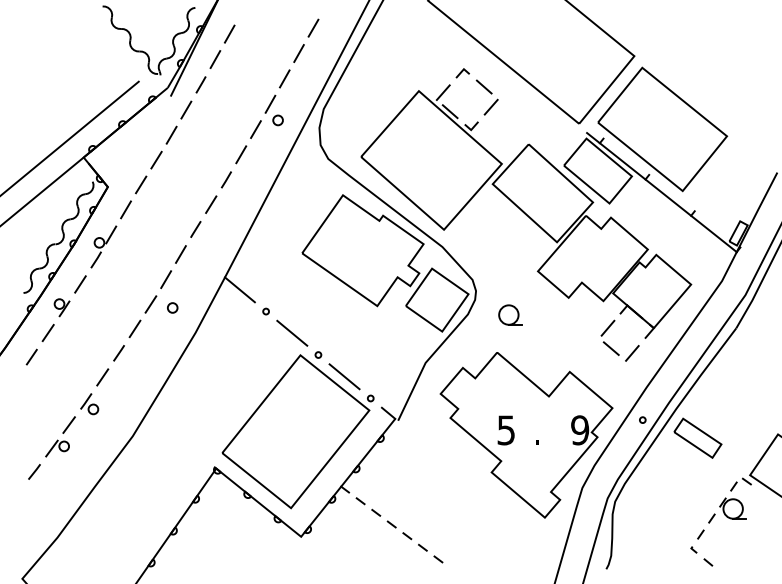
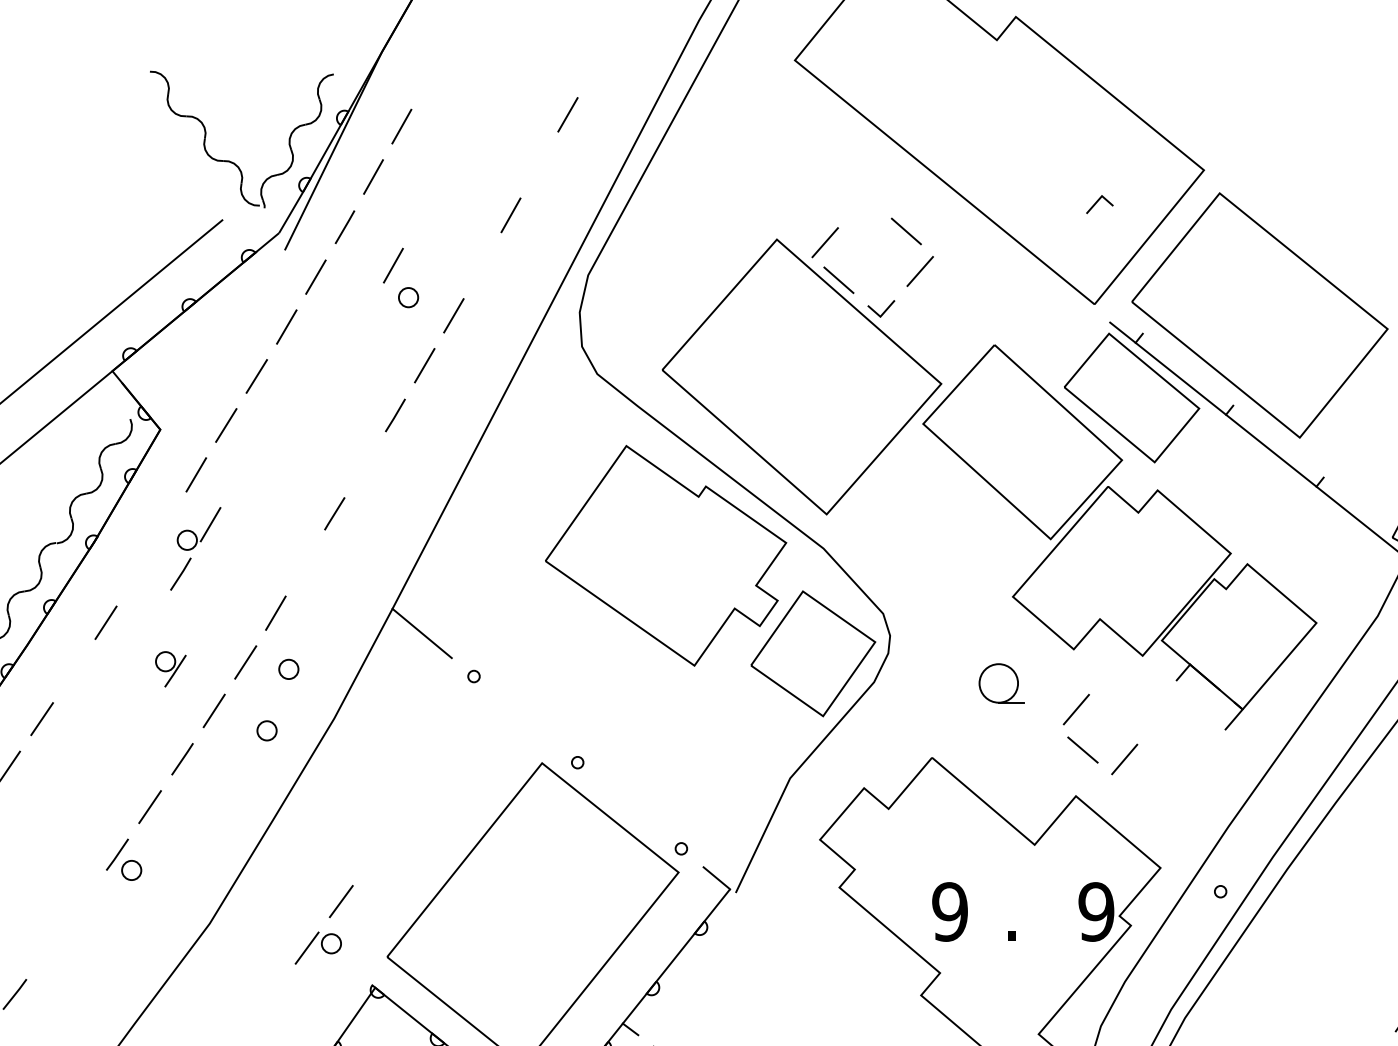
line: (298, 53) -> (538, 164), removed
line: (462, 72) -> (1099, 202), moved
part: (273, 110) -> (399, 277), moved
line: (211, 204) -> (365, 464), removed
part: (103, 246) -> (195, 547), moved
line: (180, 254) -> (304, 563), removed
part: (61, 307) -> (169, 668), moved
part: (510, 314) -> (1002, 682), moved
line: (292, 332) -> (526, 718), removed
circle: (161, 338) -> (266, 729), added
part: (611, 347) -> (1083, 747), moved
line: (344, 376) -> (629, 805), removed
text: (506, 430) -> (950, 912), 5 -> 9
part: (60, 436) -> (324, 924), moved
part: (697, 437) -> (1329, 926), removed

